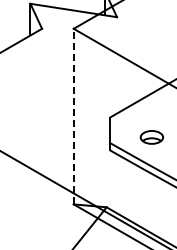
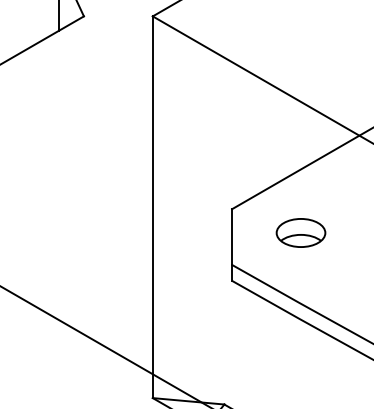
line: (73, 116) -> (152, 207), dashed -> solid
part: (151, 137) -> (300, 233), moved

